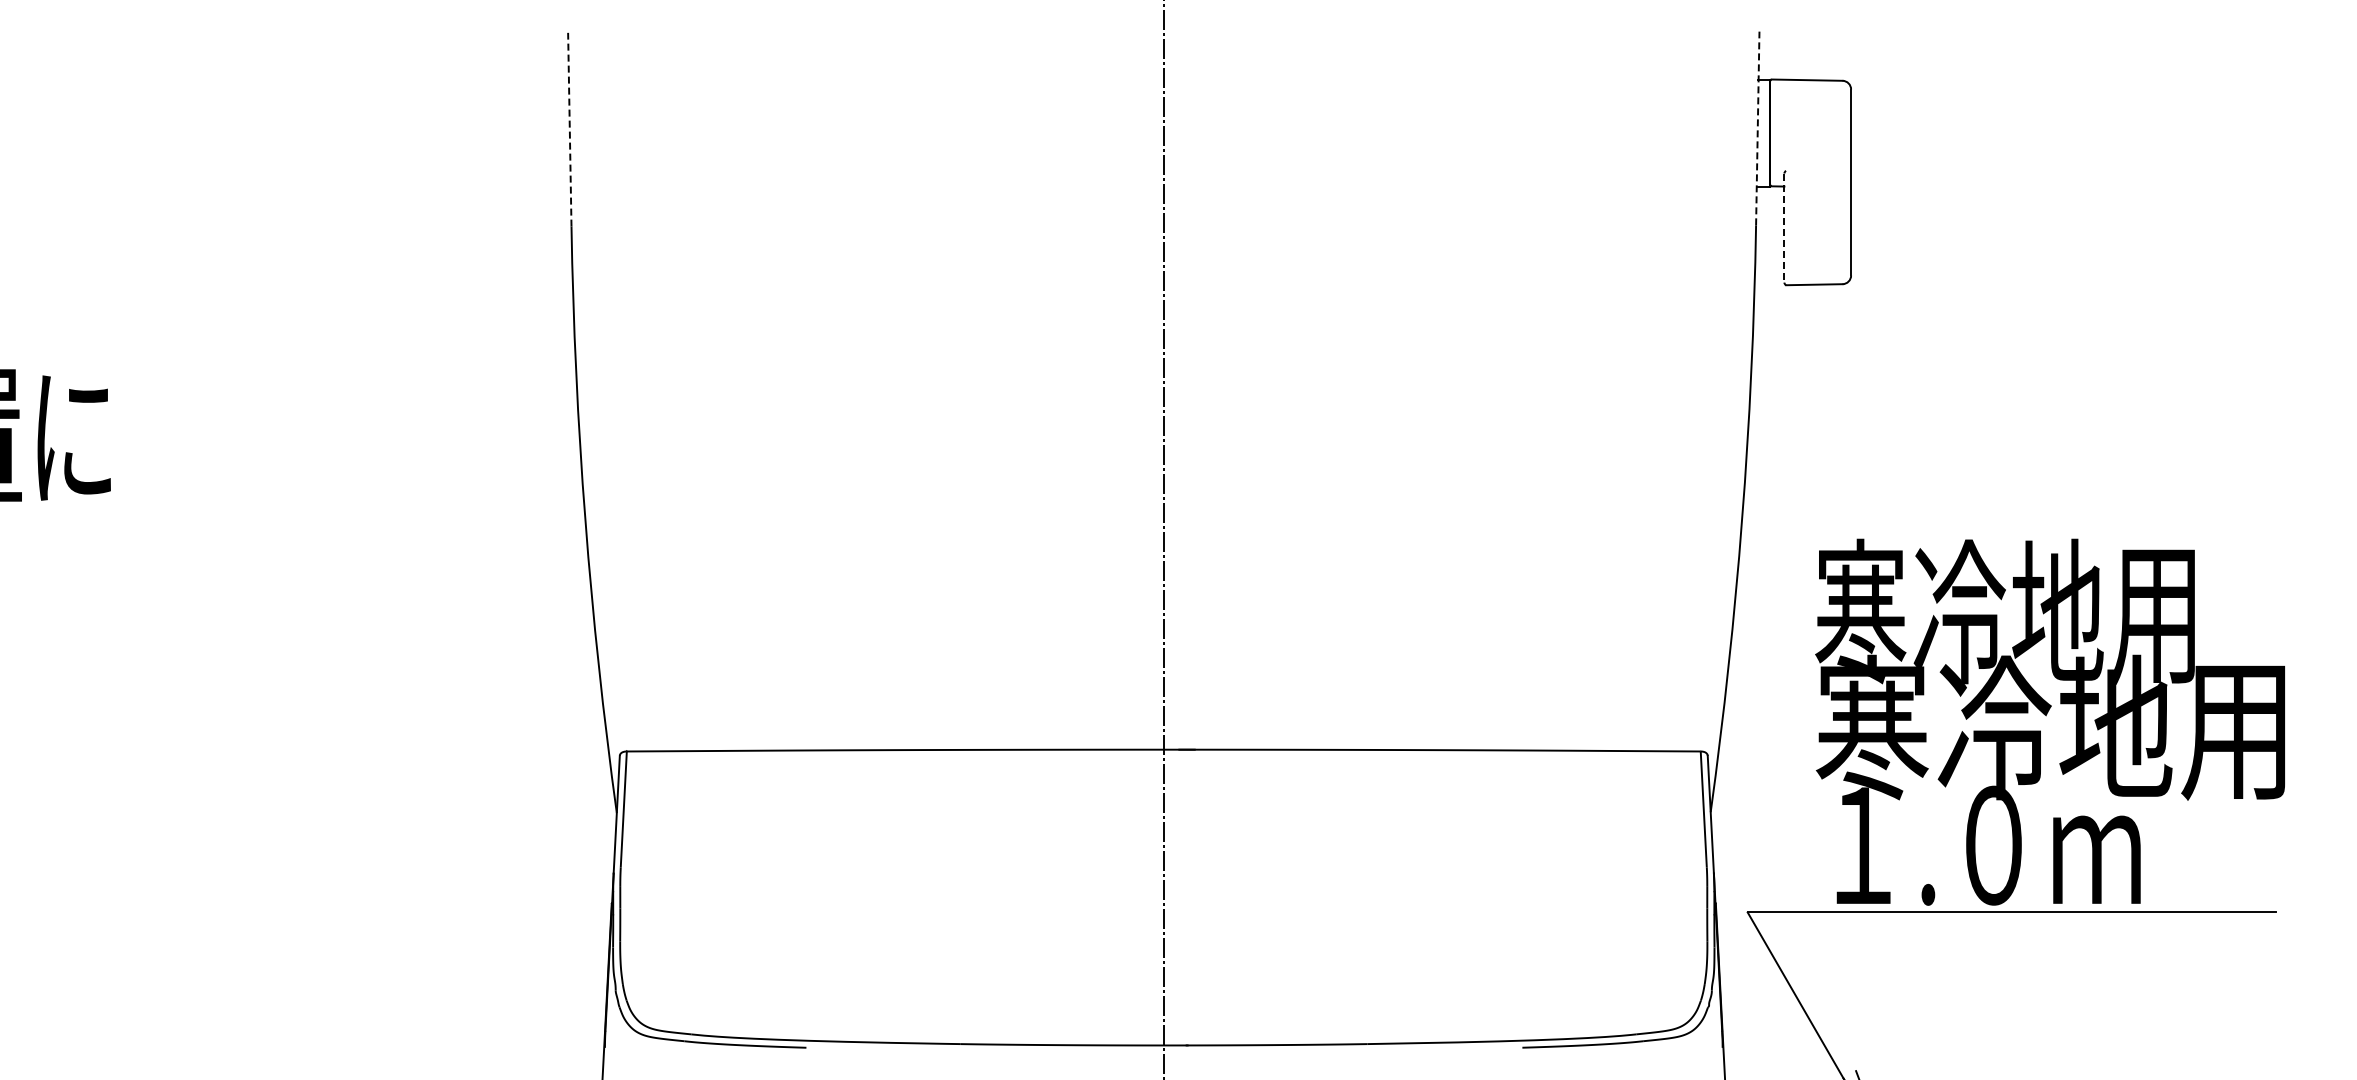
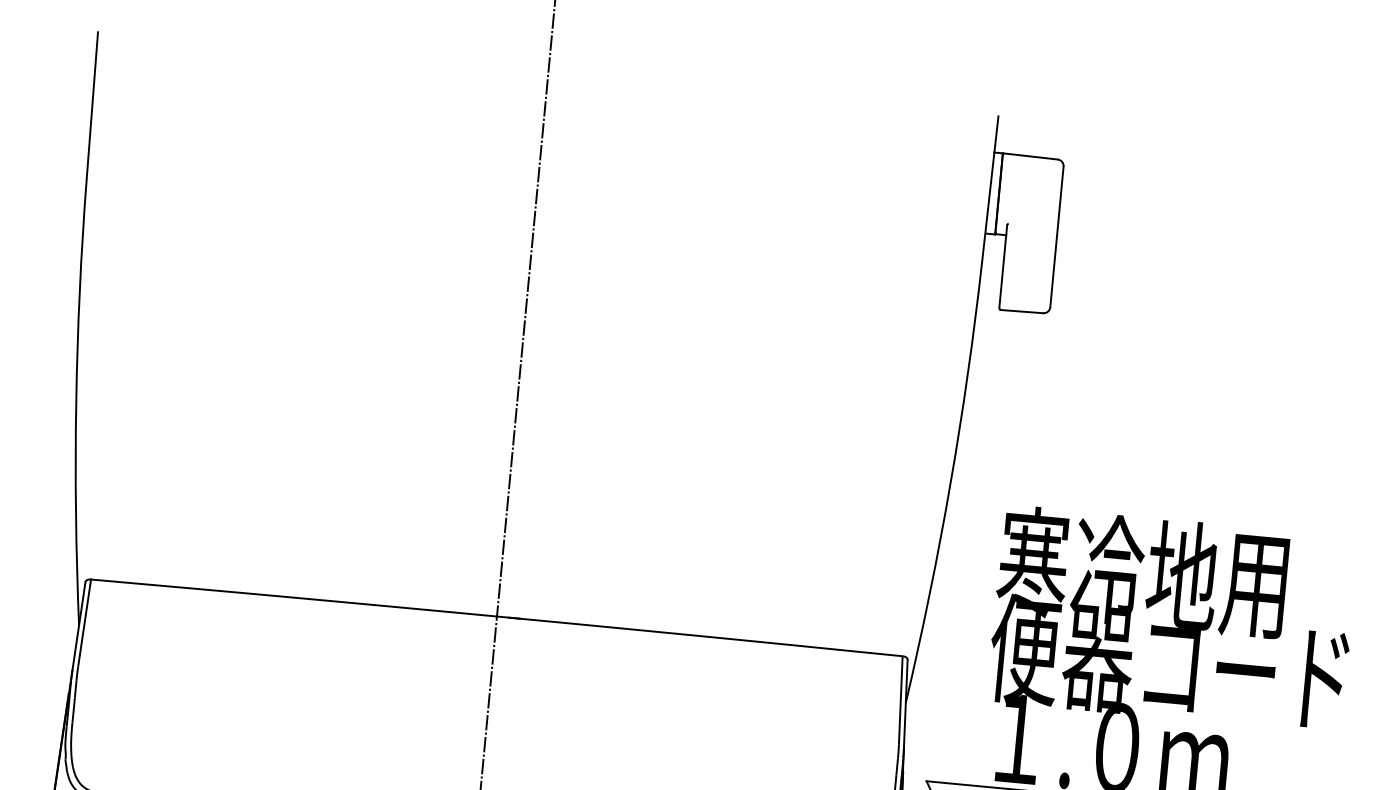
line: (1757, 128) -> (990, 189), dashed -> solid
line: (569, 129) -> (92, 105), dashed -> solid
line: (1784, 228) -> (1003, 266), dashed -> solid
text: (2050, 727) -> (1168, 663), 寒冷地用 -> 便器コード

